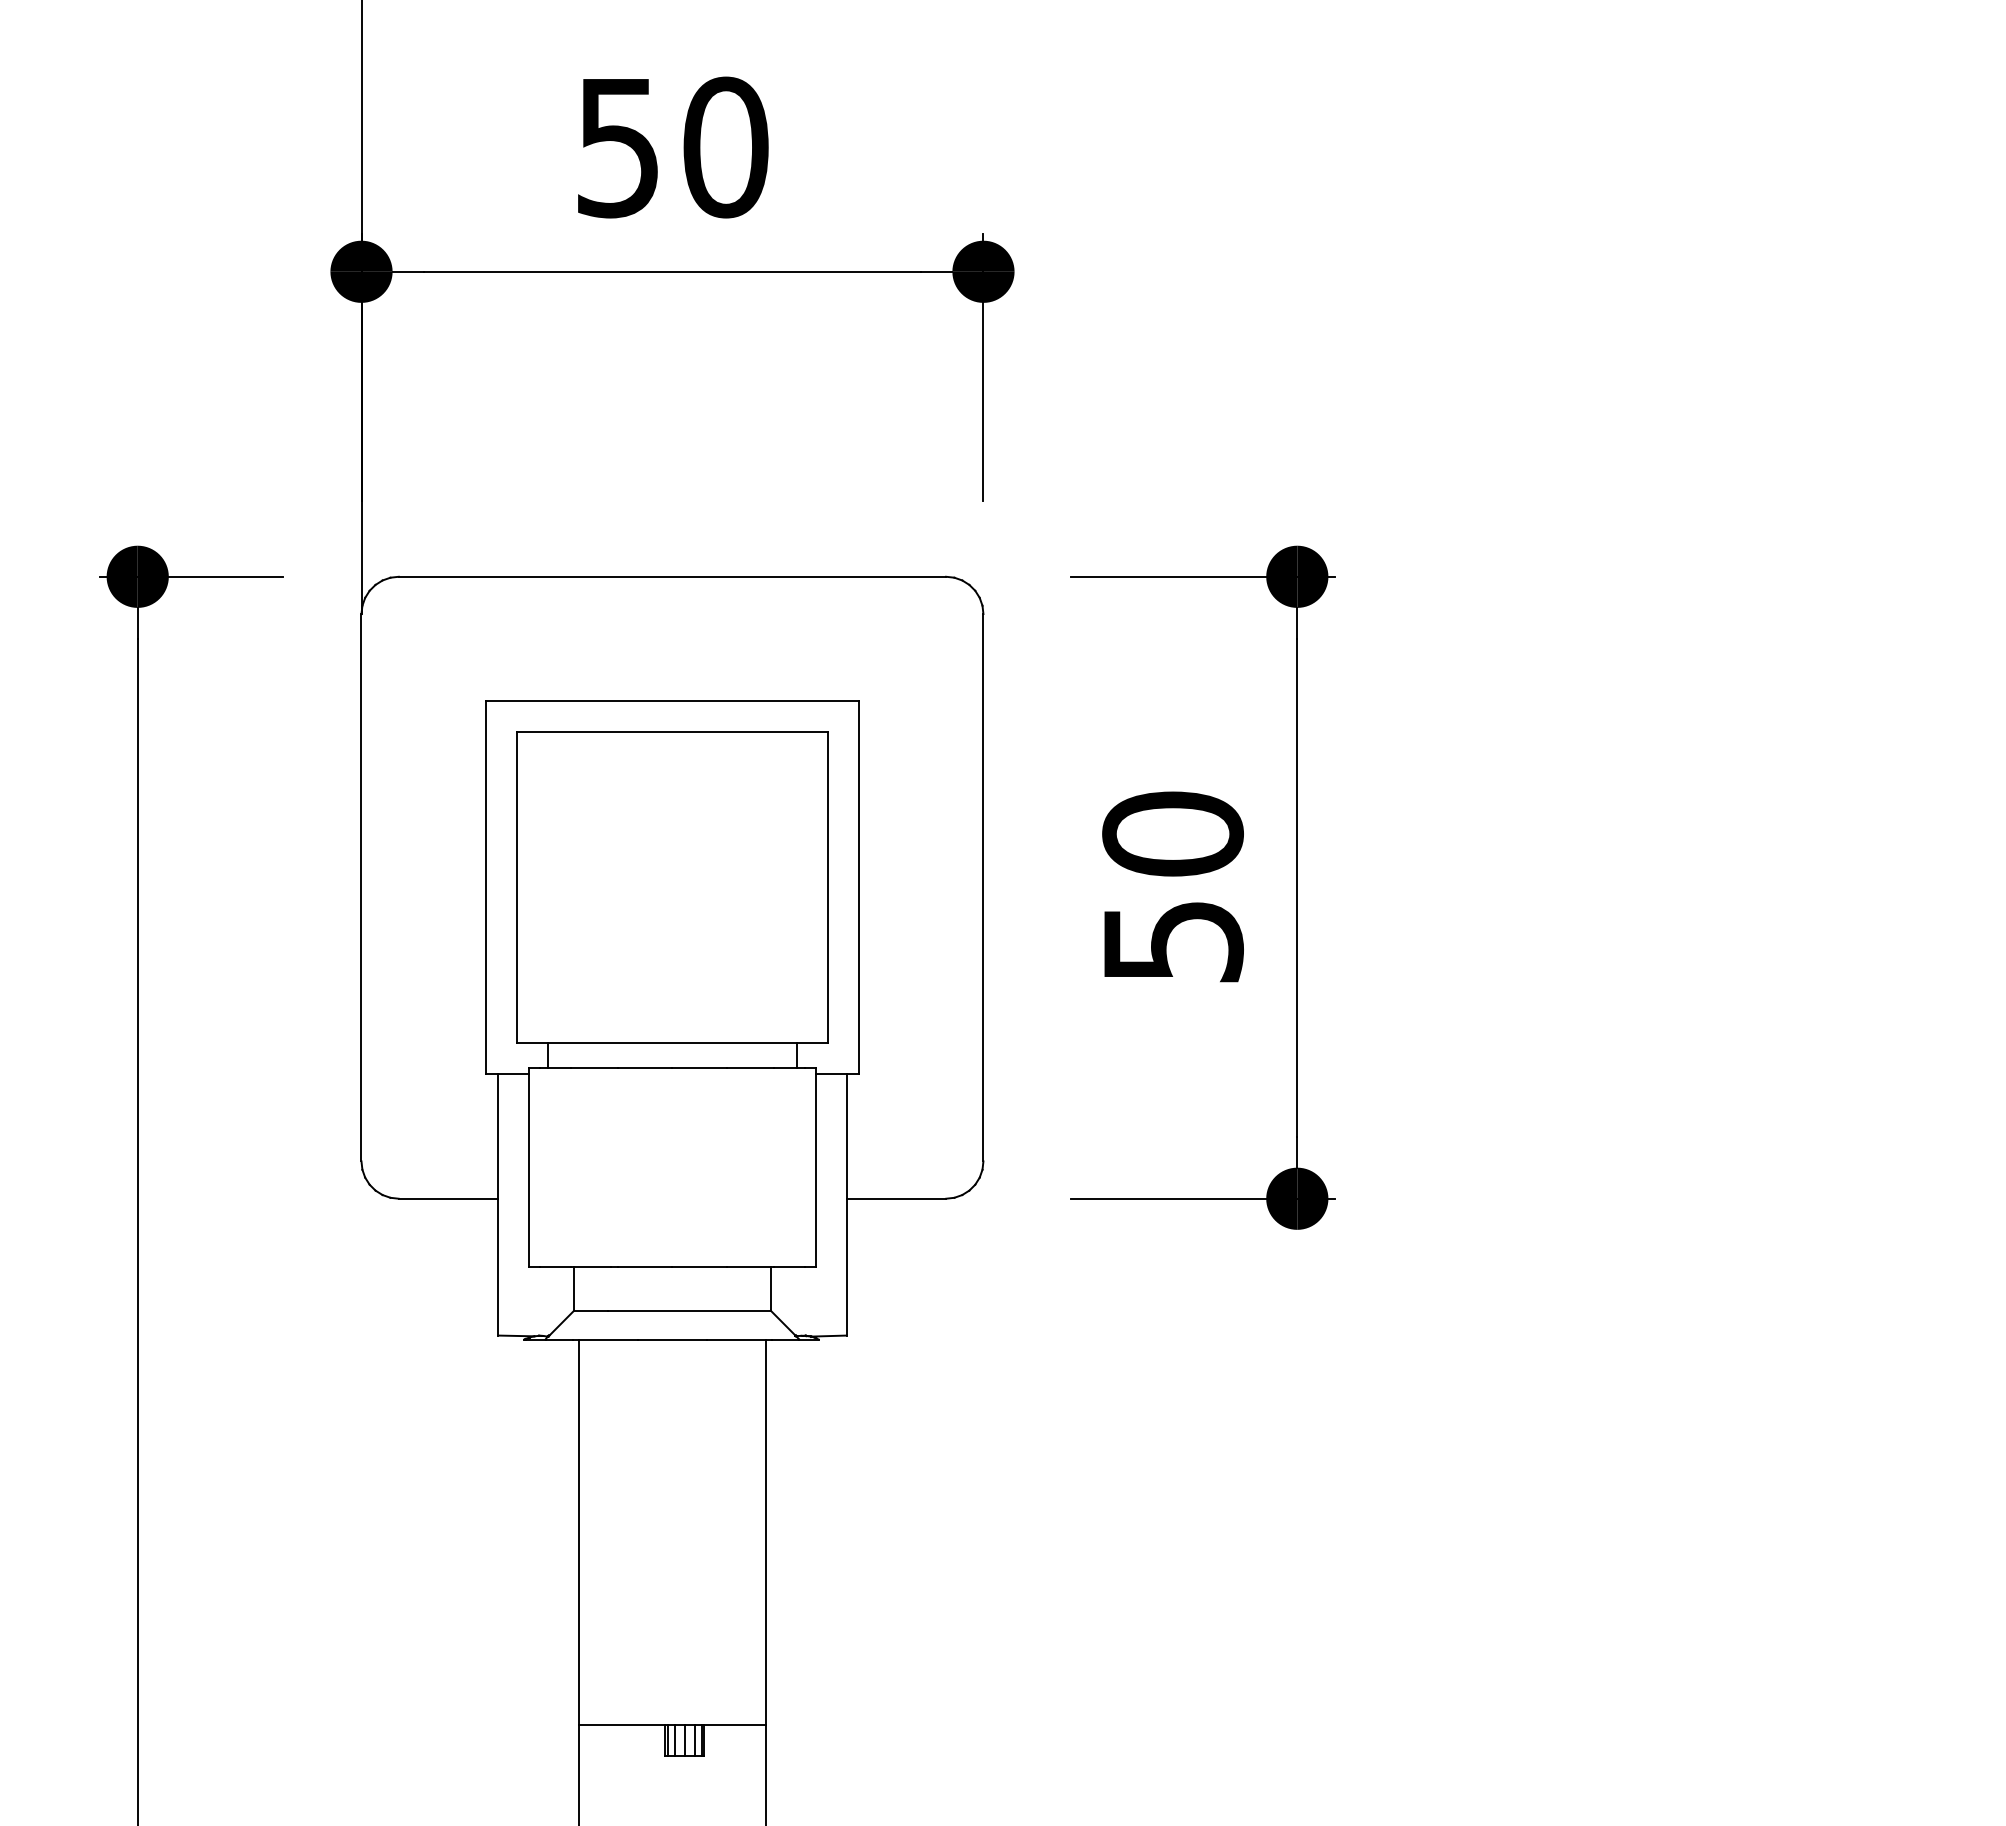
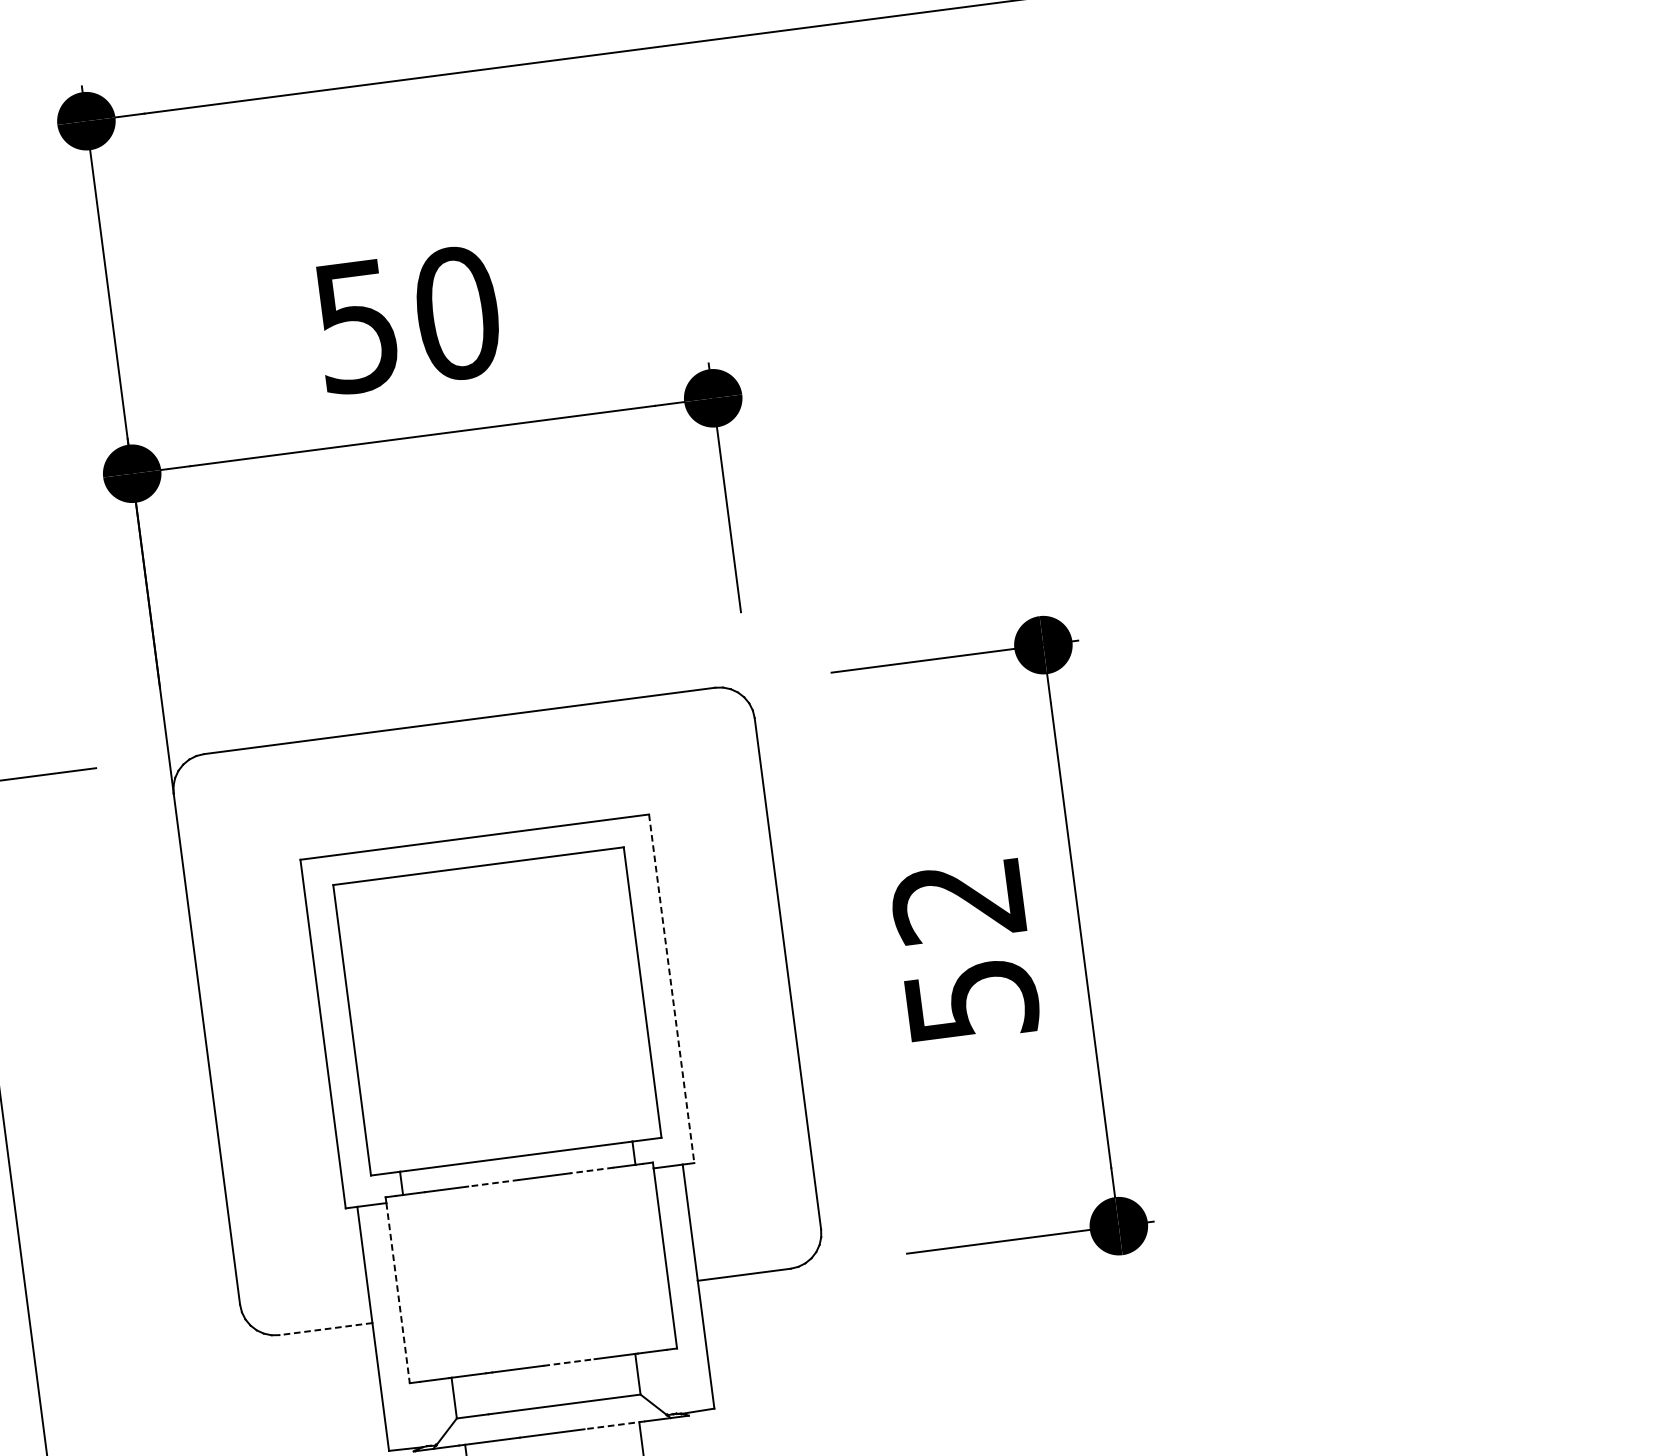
text: (1172, 833) -> (957, 900), 50 -> 52
line: (859, 887) -> (672, 988), solid -> dashed
line: (644, 1068) -> (493, 1183), solid -> dashed
line: (749, 1068) -> (591, 1170), solid -> dashed
line: (529, 1171) -> (398, 1293), solid -> dashed
line: (448, 1198) -> (325, 1328), solid -> dashed
line: (700, 1267) -> (569, 1362), solid -> dashed
line: (739, 1339) -> (614, 1425), solid -> dashed

